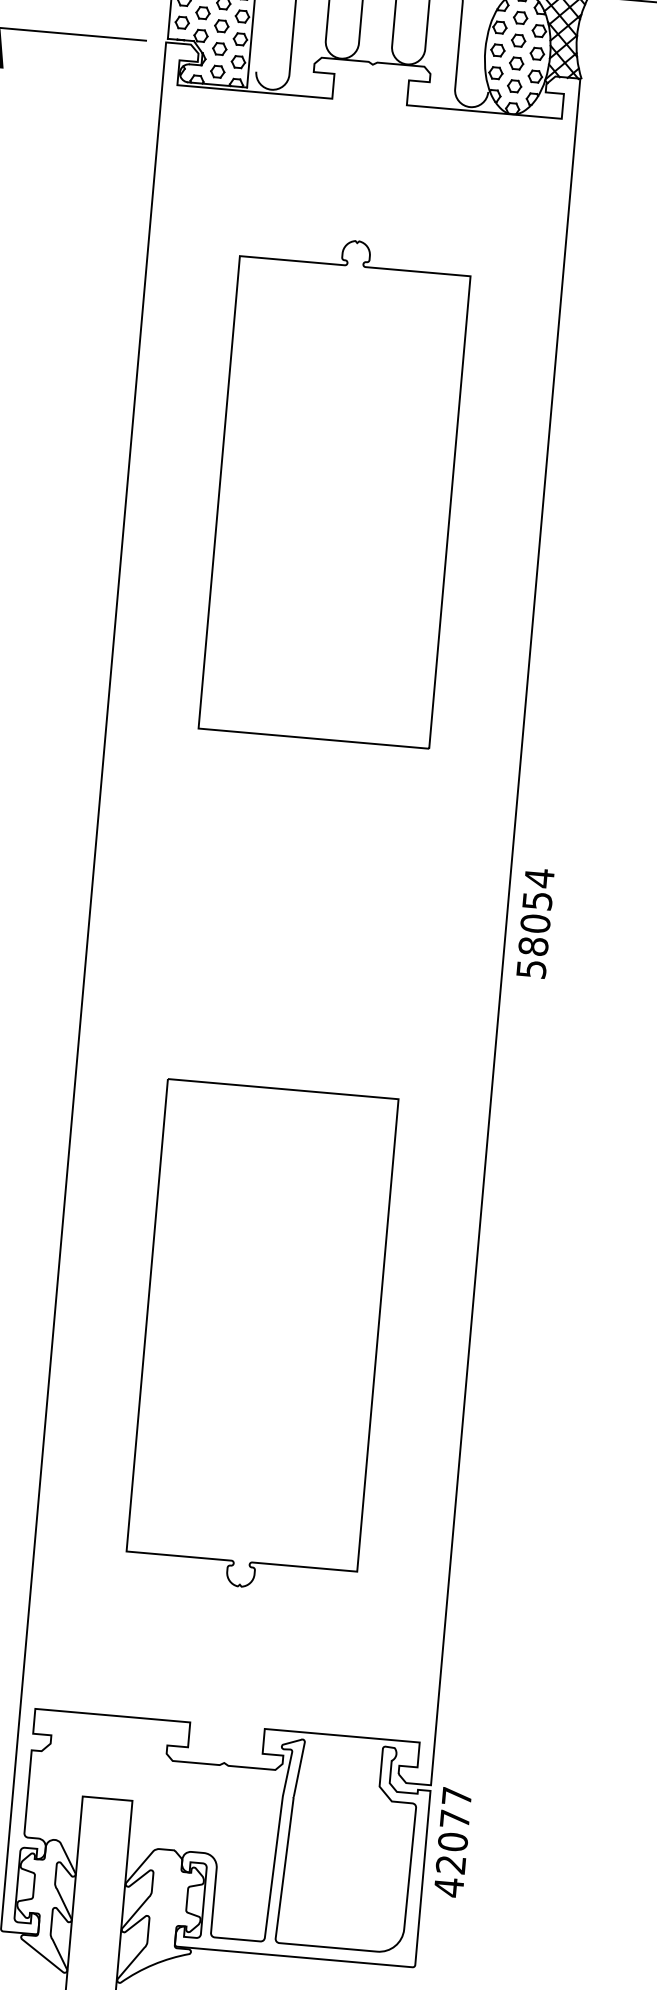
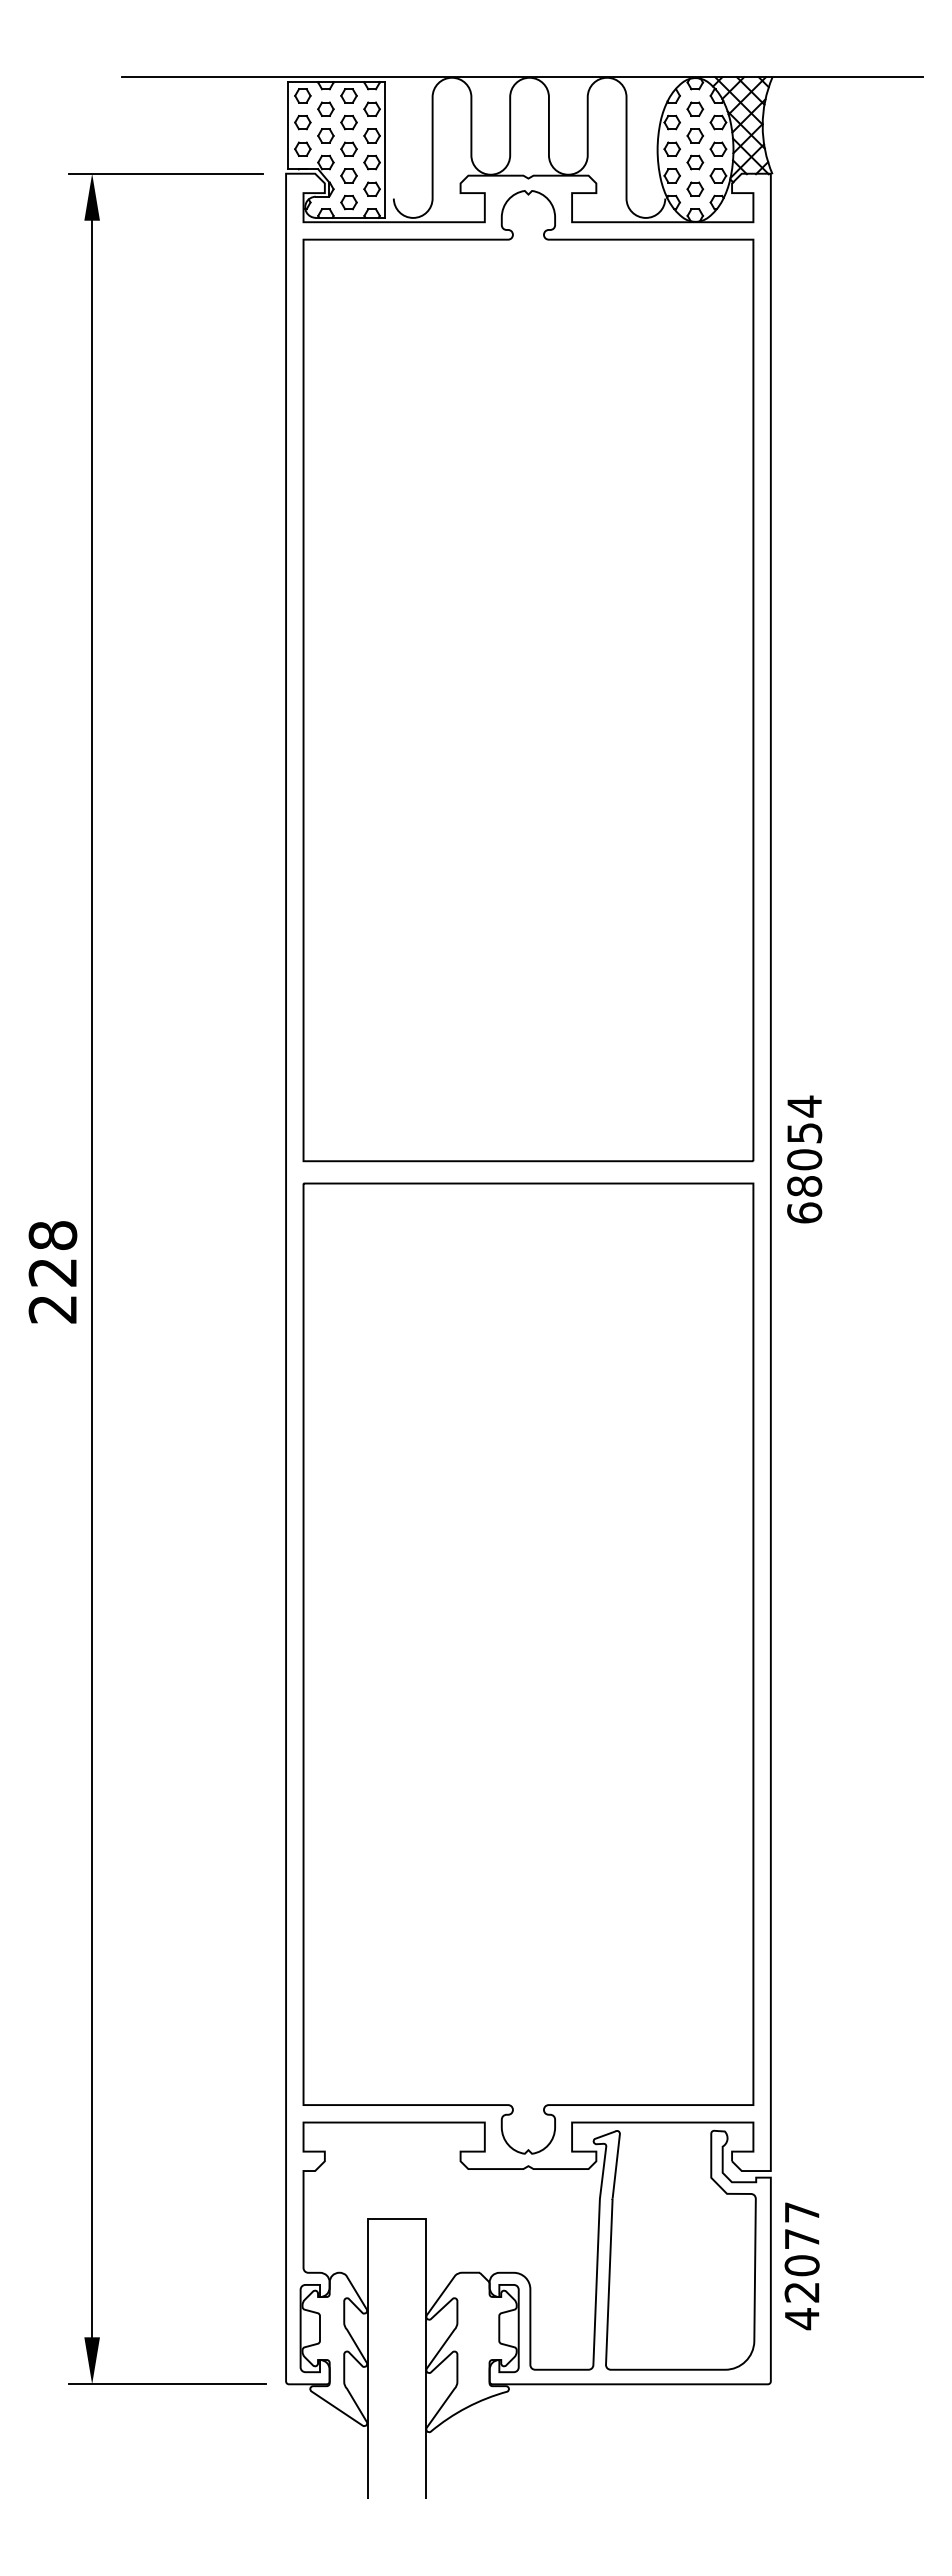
part: (335, 490) -> (528, 676), size x1.67
text: (531, 968) -> (804, 1212), 58054 -> 68054
part: (261, 1337) -> (528, 1668), size x1.67
text: (452, 1842) -> (801, 2266), moved

